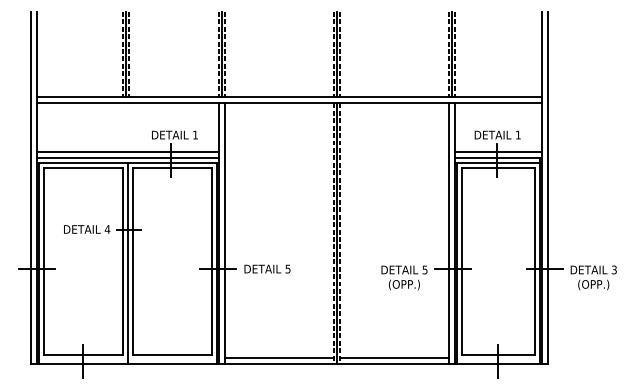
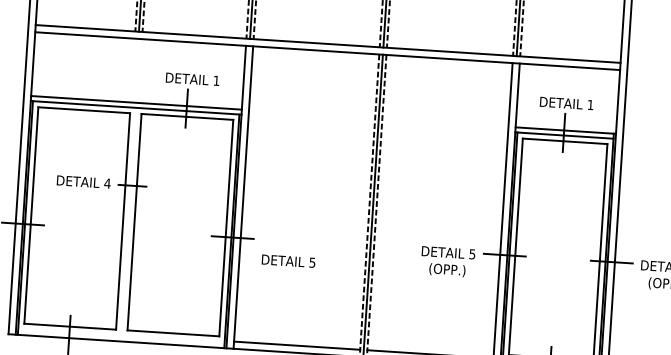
line: (127, 152) -> (136, 95), removed
line: (498, 152) -> (566, 123), removed
line: (127, 263) -> (128, 224), removed
text: (267, 268) -> (288, 260), moved

